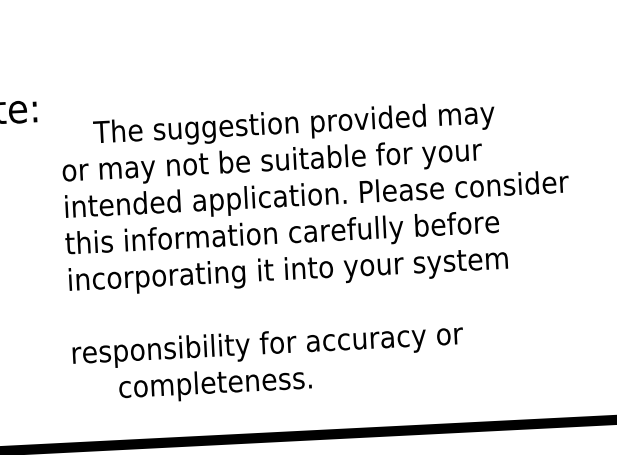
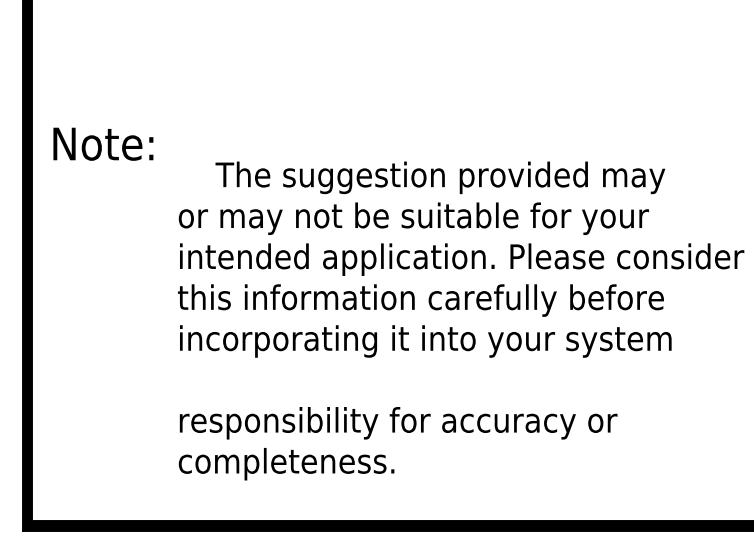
text: (215, 385) -> (286, 464), moved

